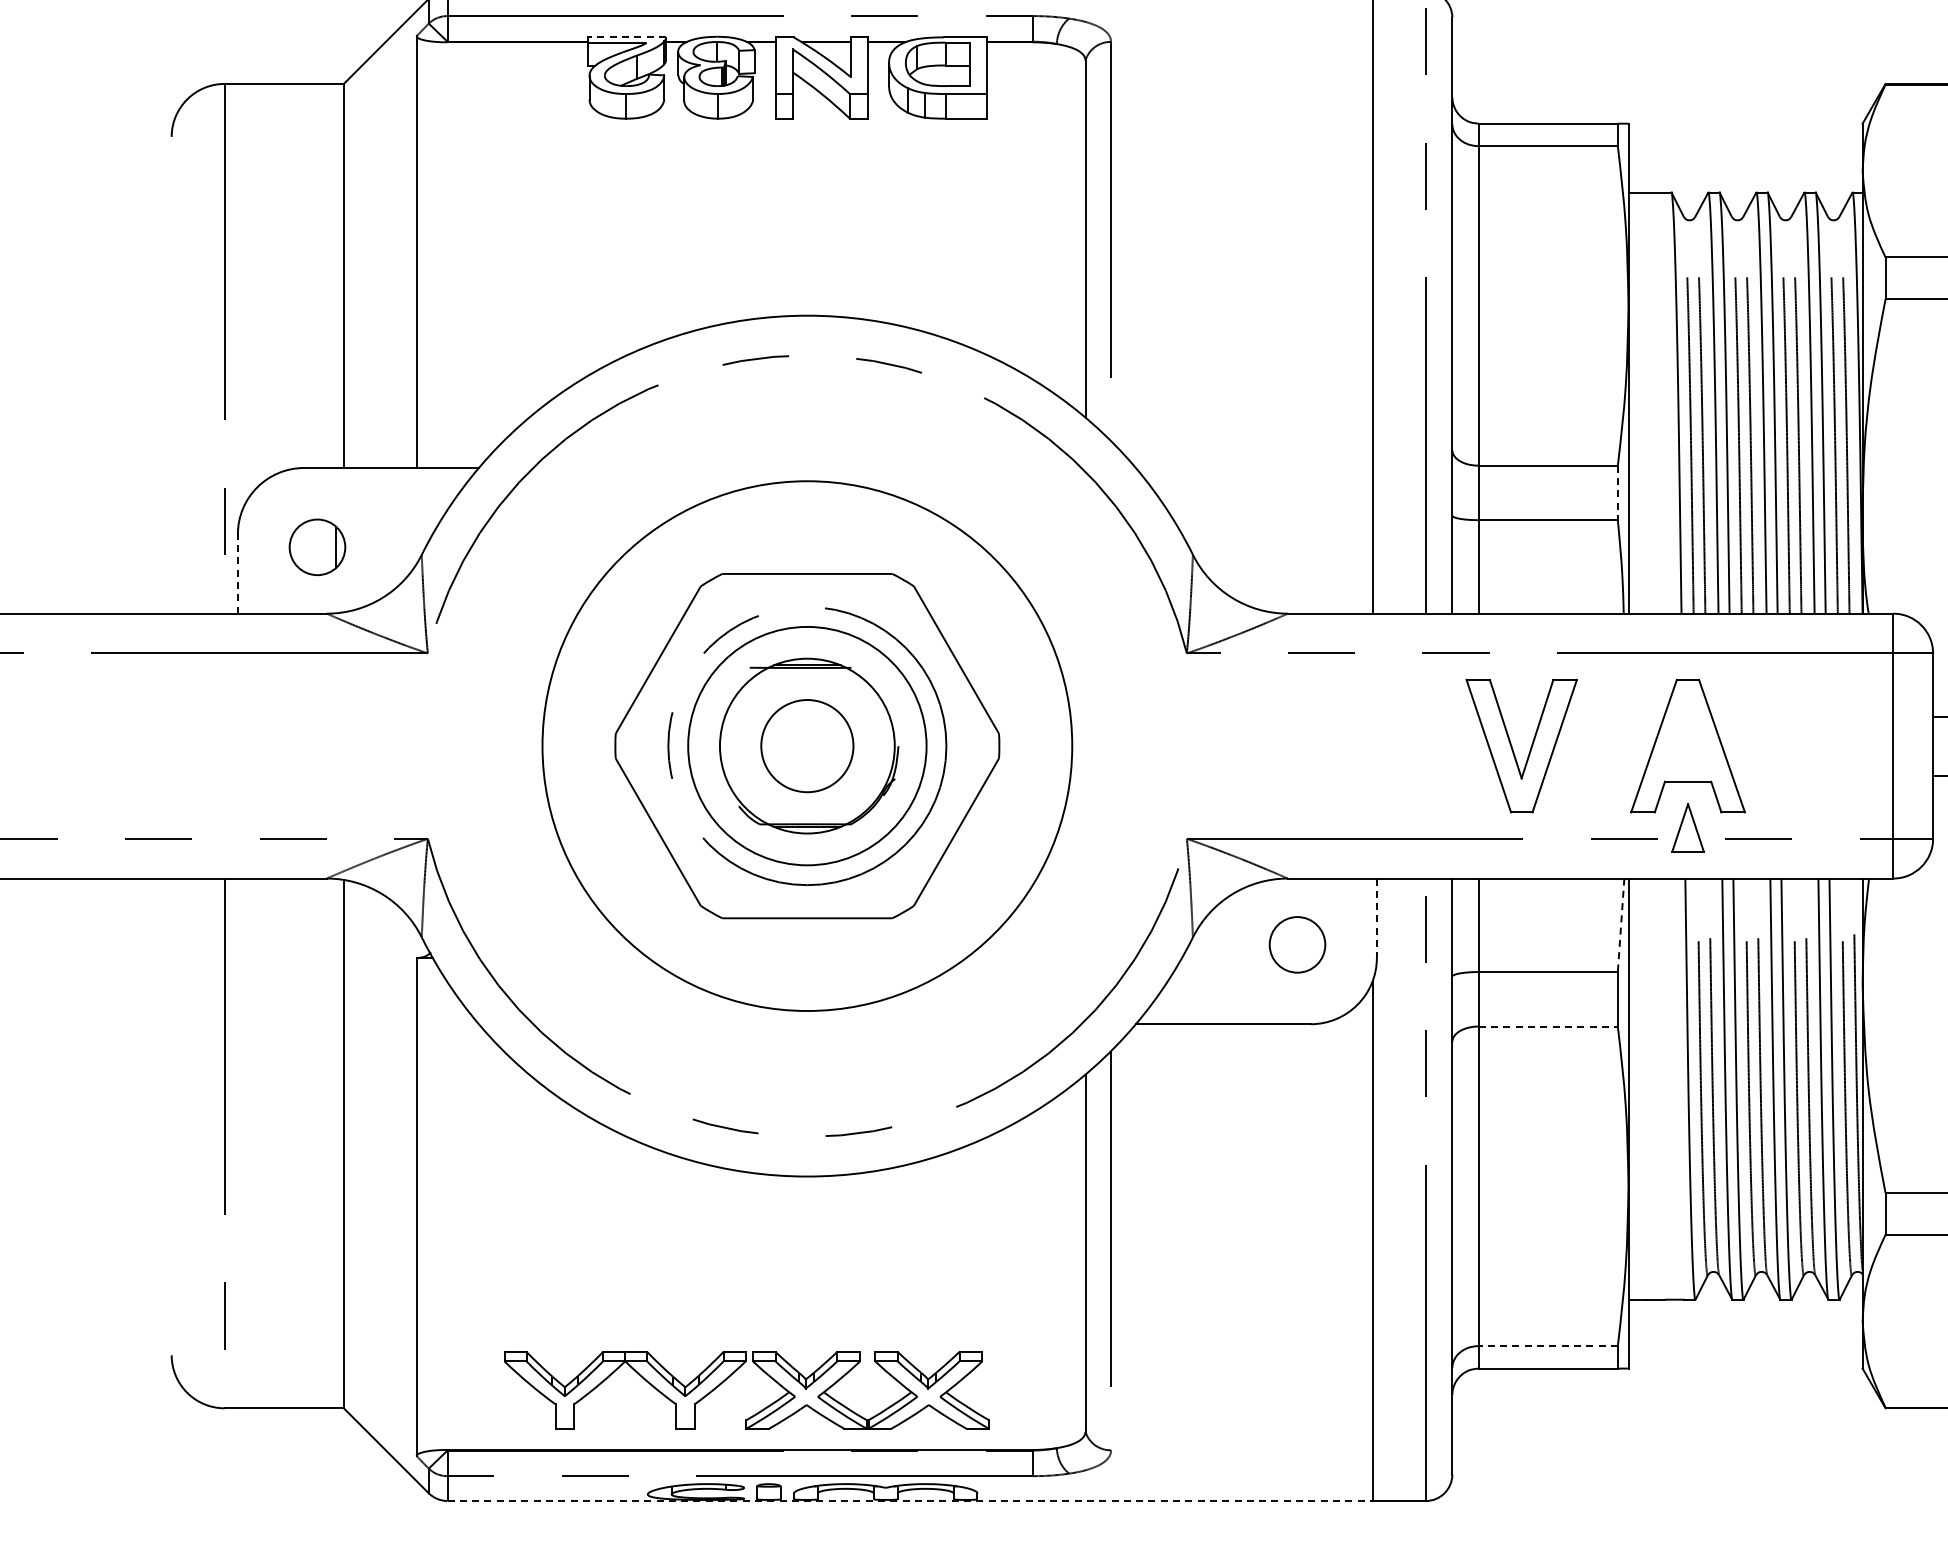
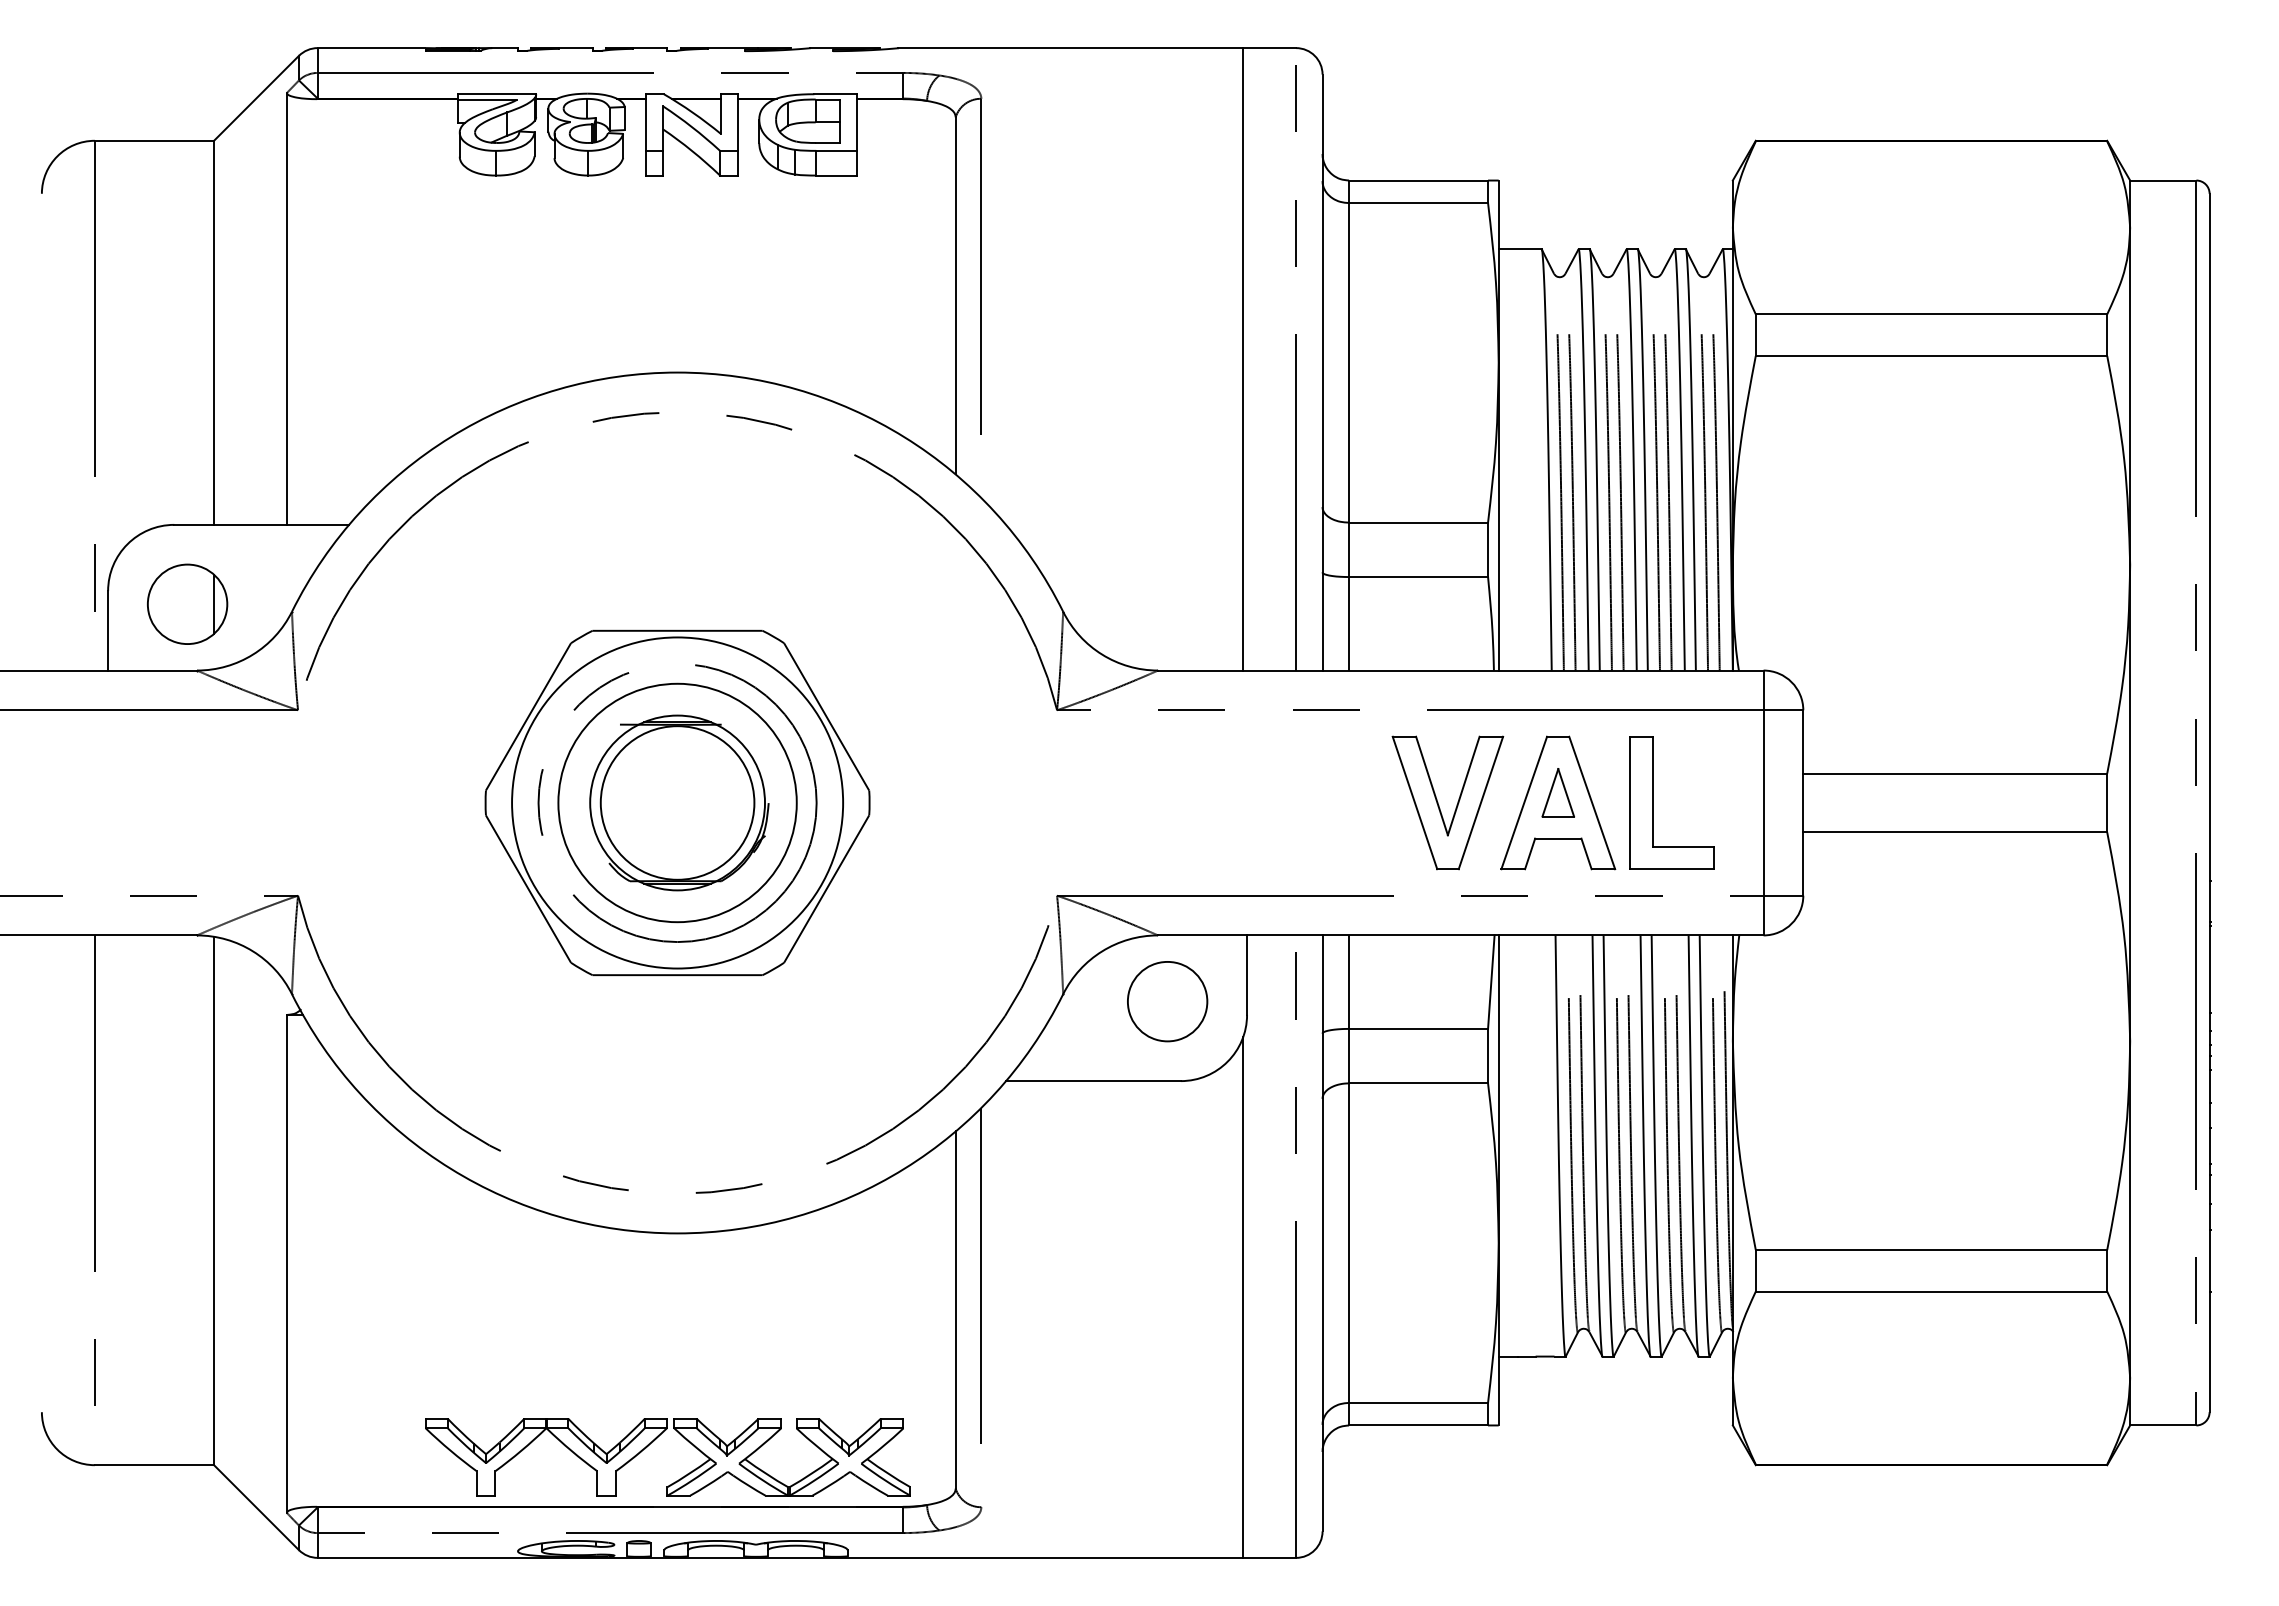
line: (627, 37) -> (497, 94), dashed -> solid
line: (1618, 493) -> (1488, 550), dashed -> solid
part: (317, 546) -> (187, 603), size x1.43
line: (238, 573) -> (108, 630), dashed -> solid
circle: (807, 745) -> (677, 802), size x0.62
circle: (807, 745) -> (677, 802), size x1.67
part: (1783, 745) -> (1653, 802), added
part: (1513, 748) -> (1439, 805), moved
part: (1687, 827) -> (1557, 792), moved
line: (1377, 918) -> (1247, 975), dashed -> solid
line: (1621, 925) -> (1491, 982), dashed -> solid
circle: (1297, 944) -> (1167, 1001), size x1.43
line: (1548, 1026) -> (1418, 1083), dashed -> solid
line: (1548, 1345) -> (1418, 1402), dashed -> solid
part: (733, 1374) -> (654, 1441), moved
line: (910, 1500) -> (780, 1557), dashed -> solid

